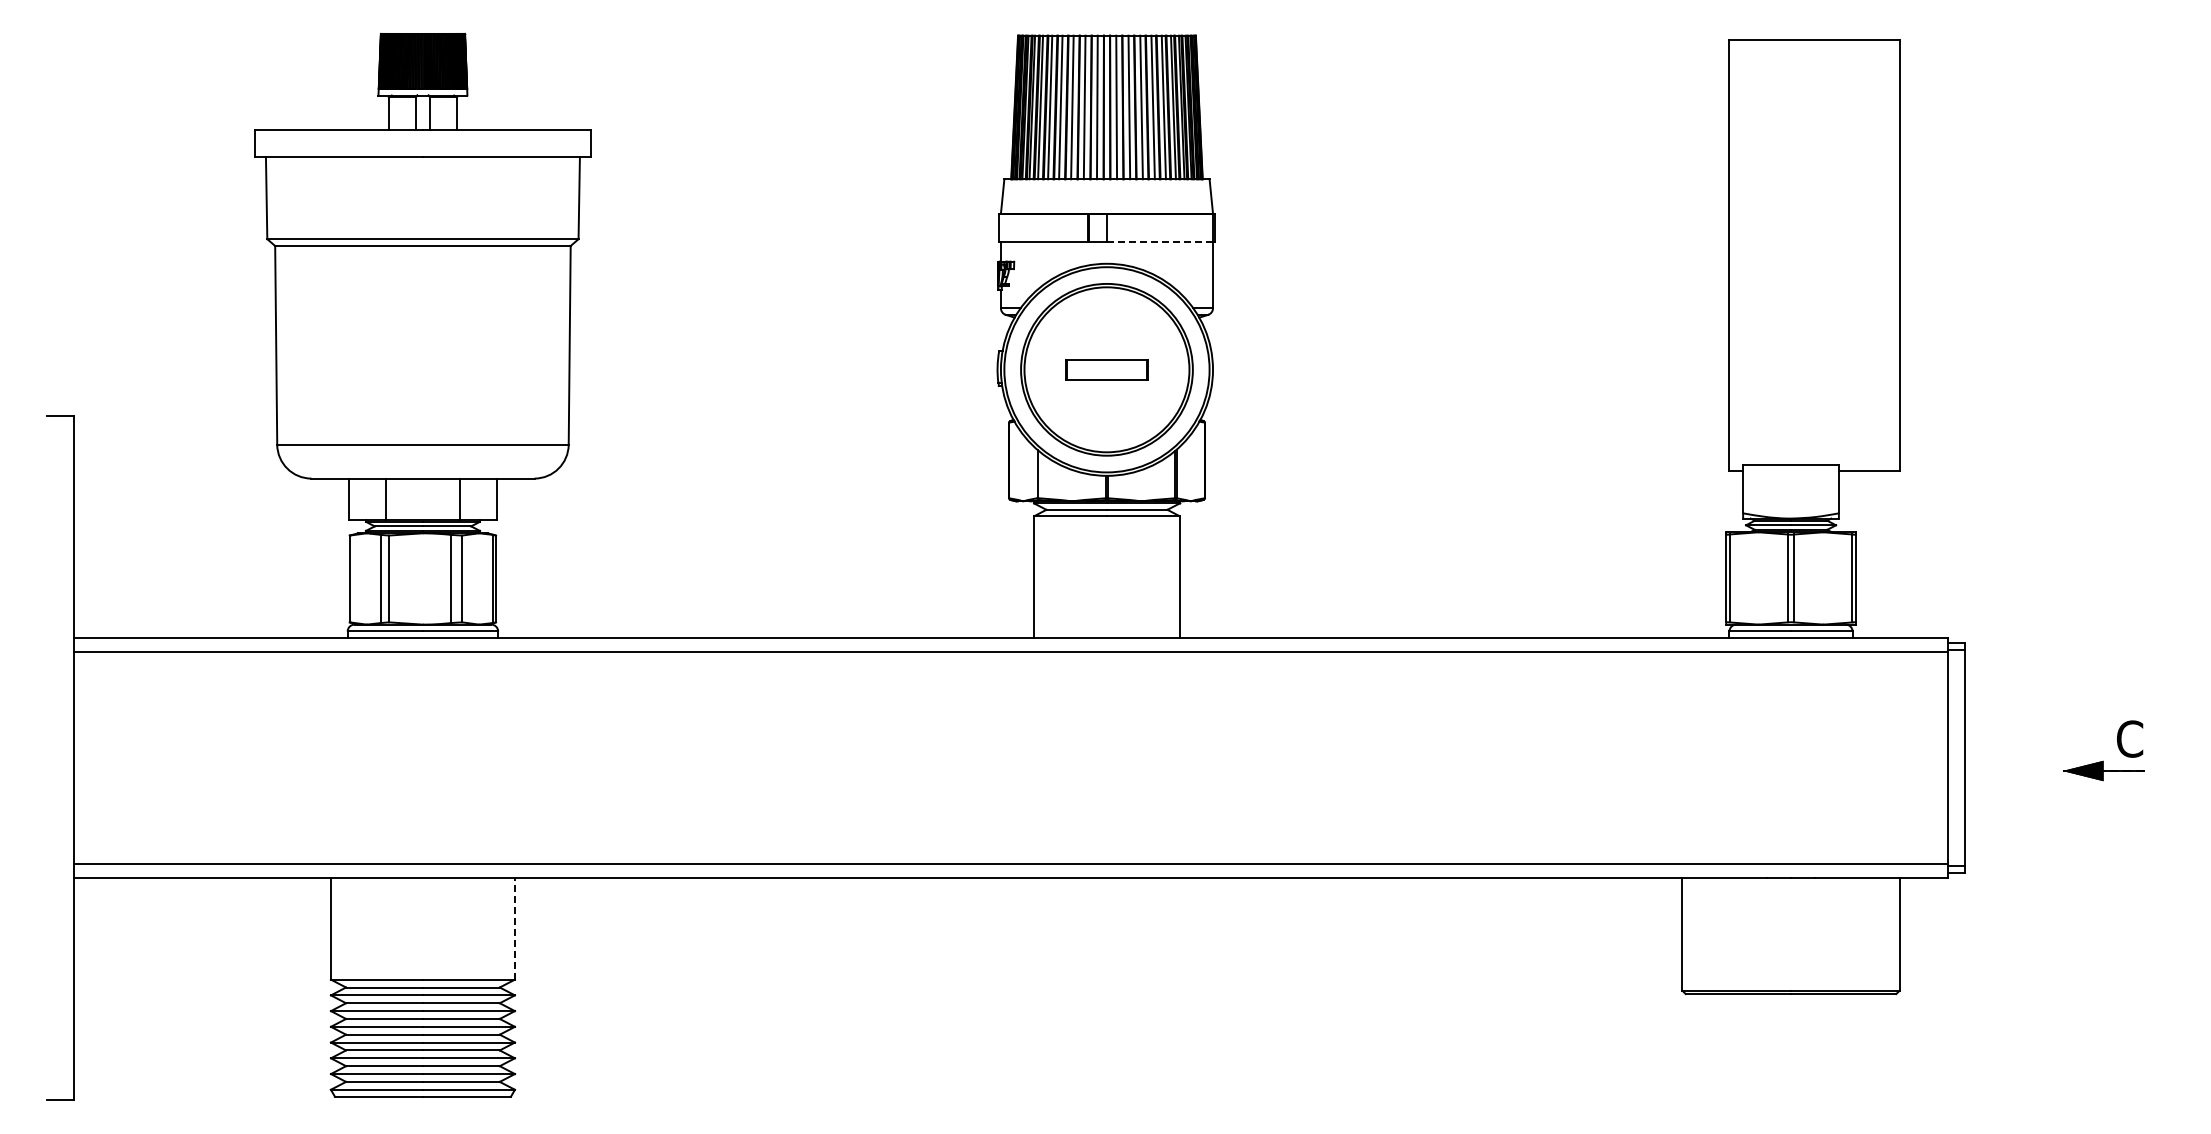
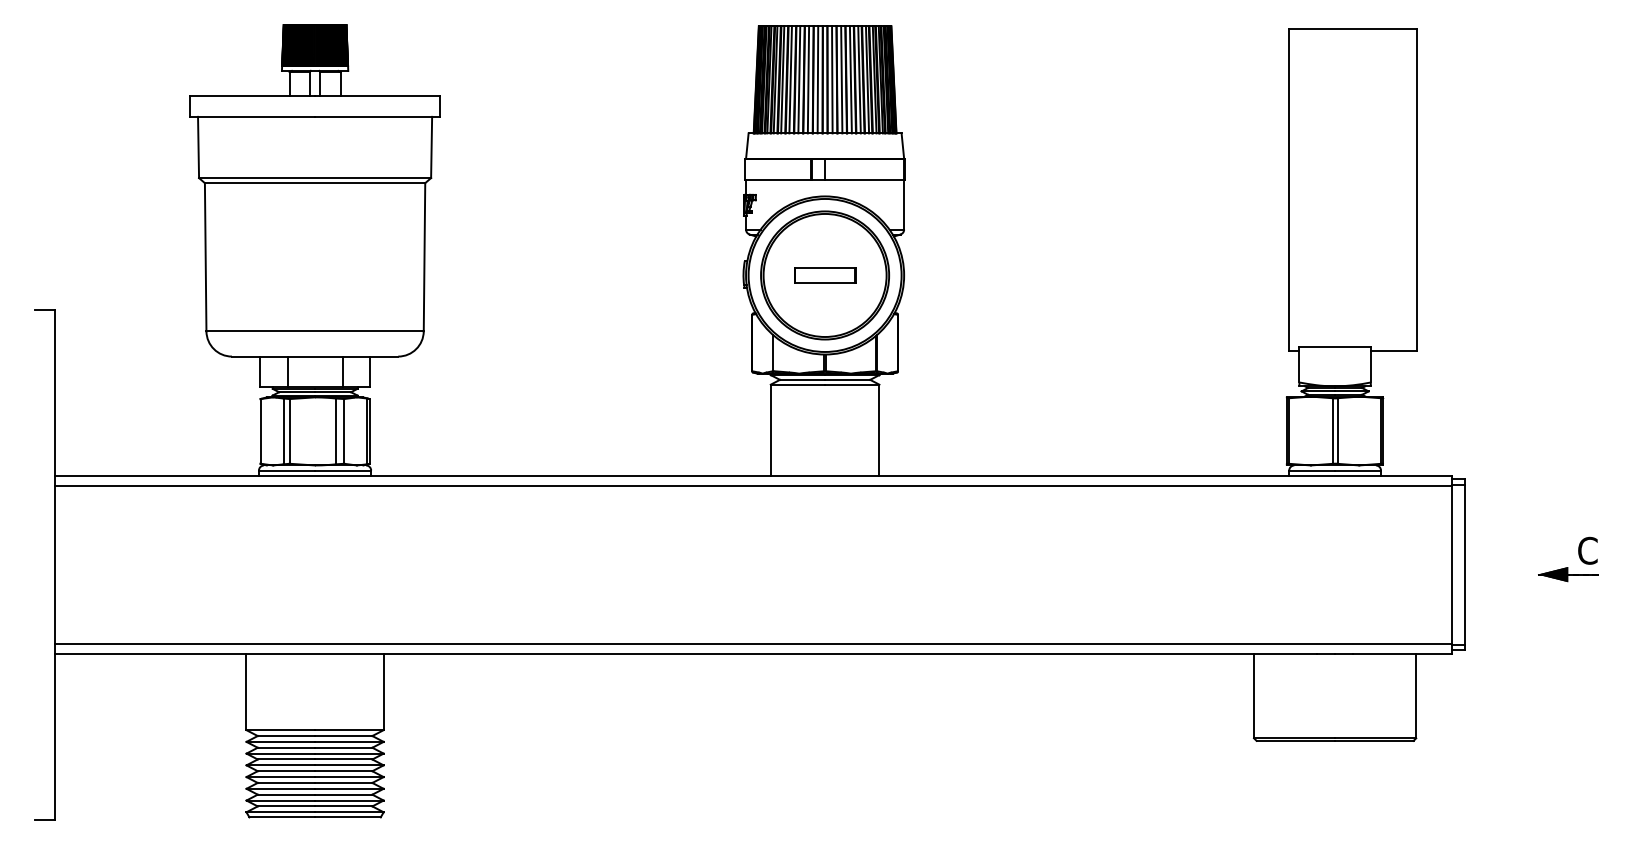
line: (1159, 241) -> (864, 179), dashed -> solid
line: (514, 928) -> (383, 692), dashed -> solid

